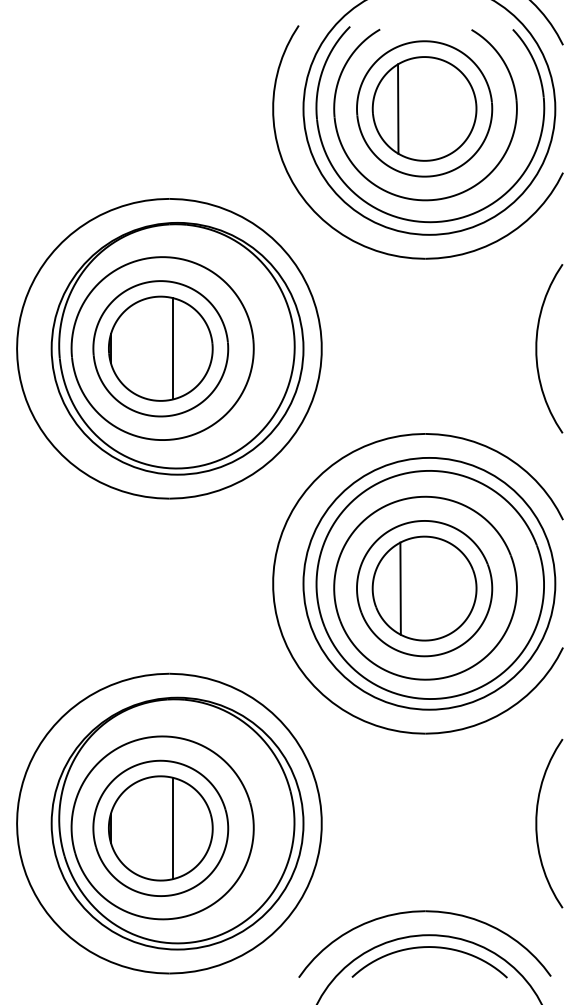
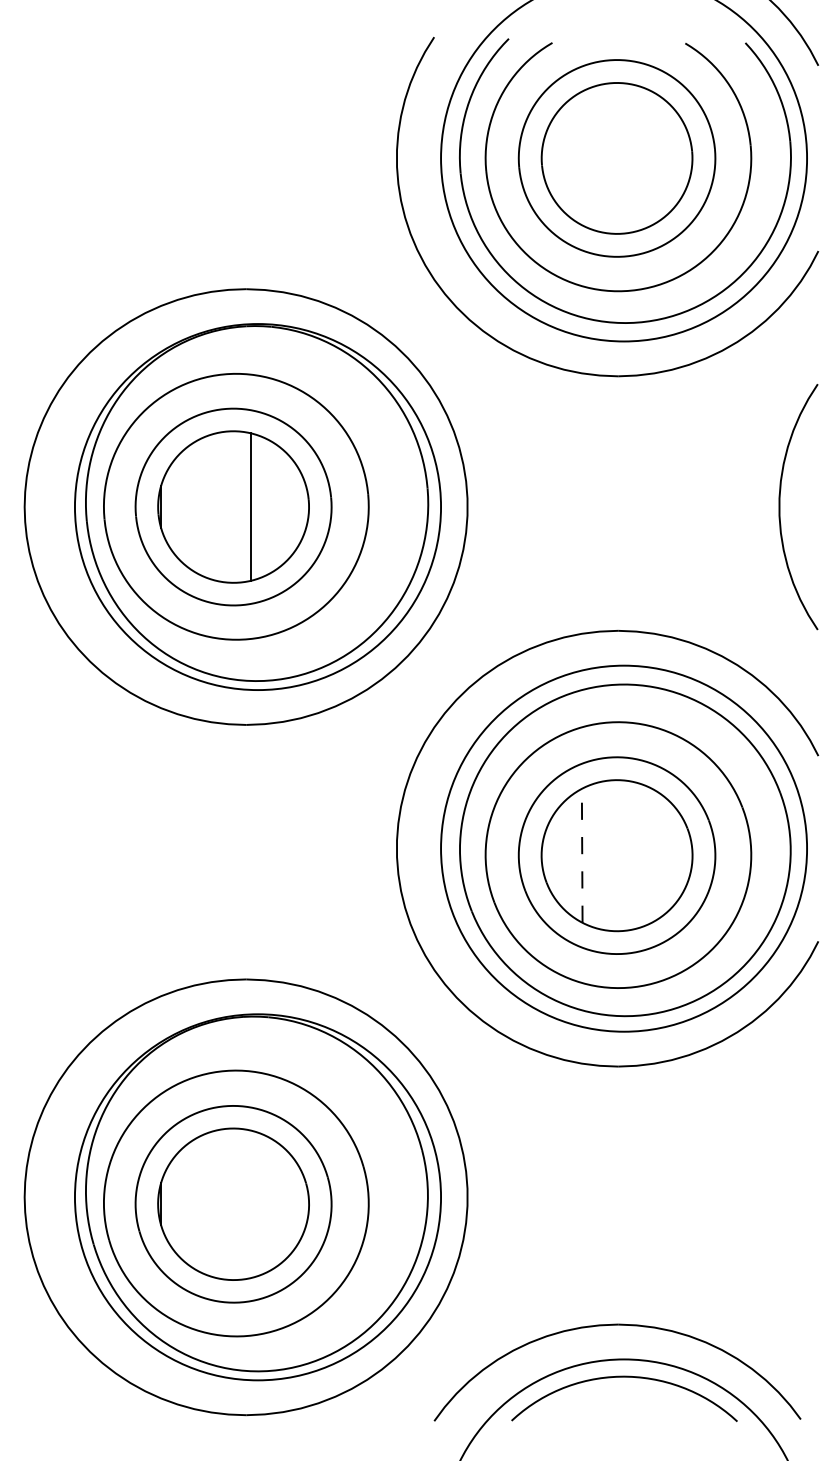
line: (398, 108) -> (579, 157), removed
line: (400, 588) -> (582, 855), solid -> dashed
curve: (537, 823) -> (781, 1197), removed
line: (172, 828) -> (250, 1204), removed

